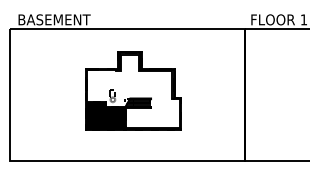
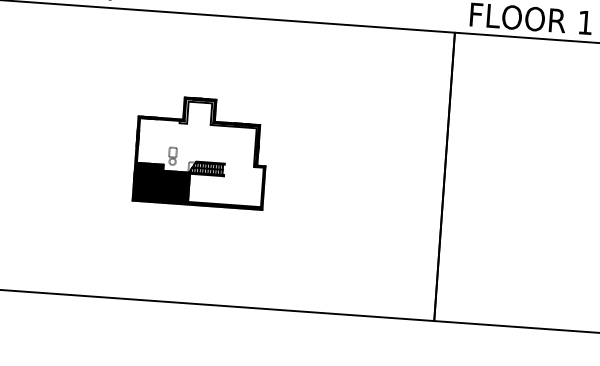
part: (132, 91) -> (199, 152), size x0.62

